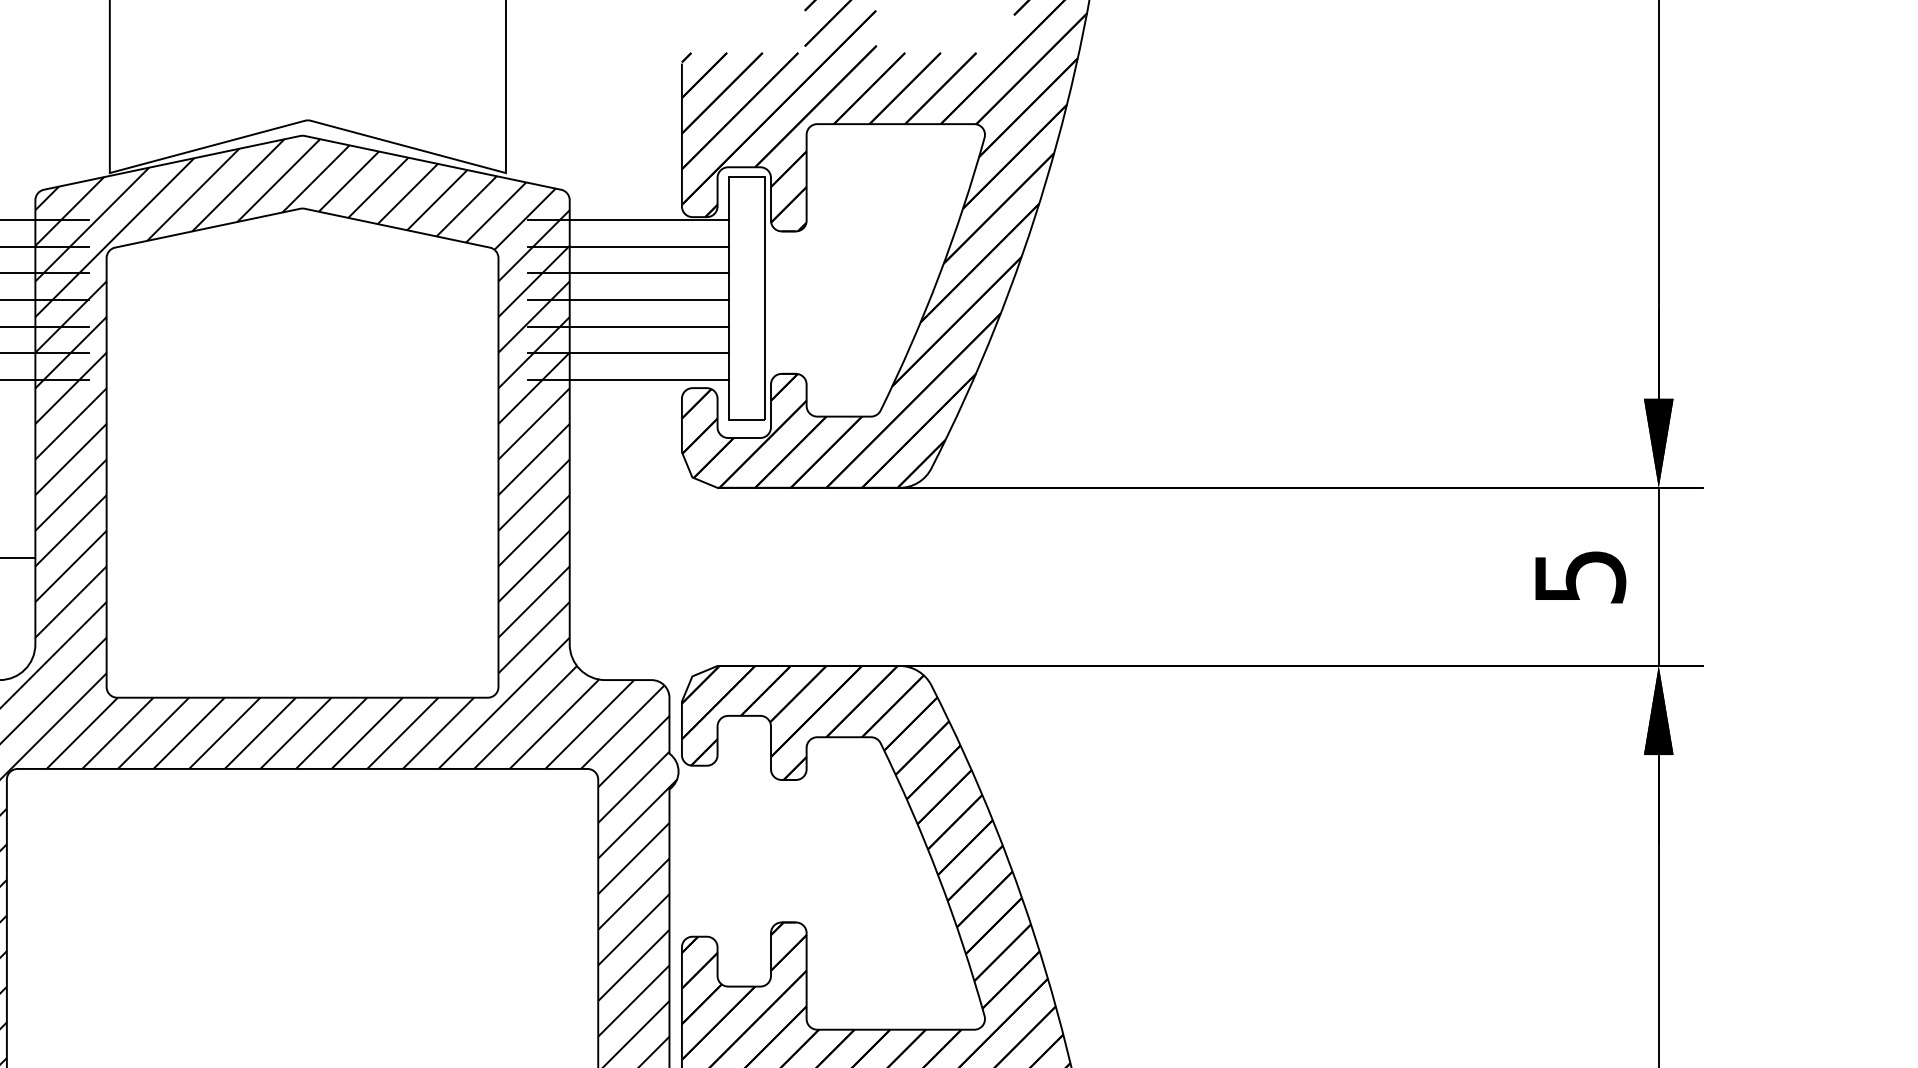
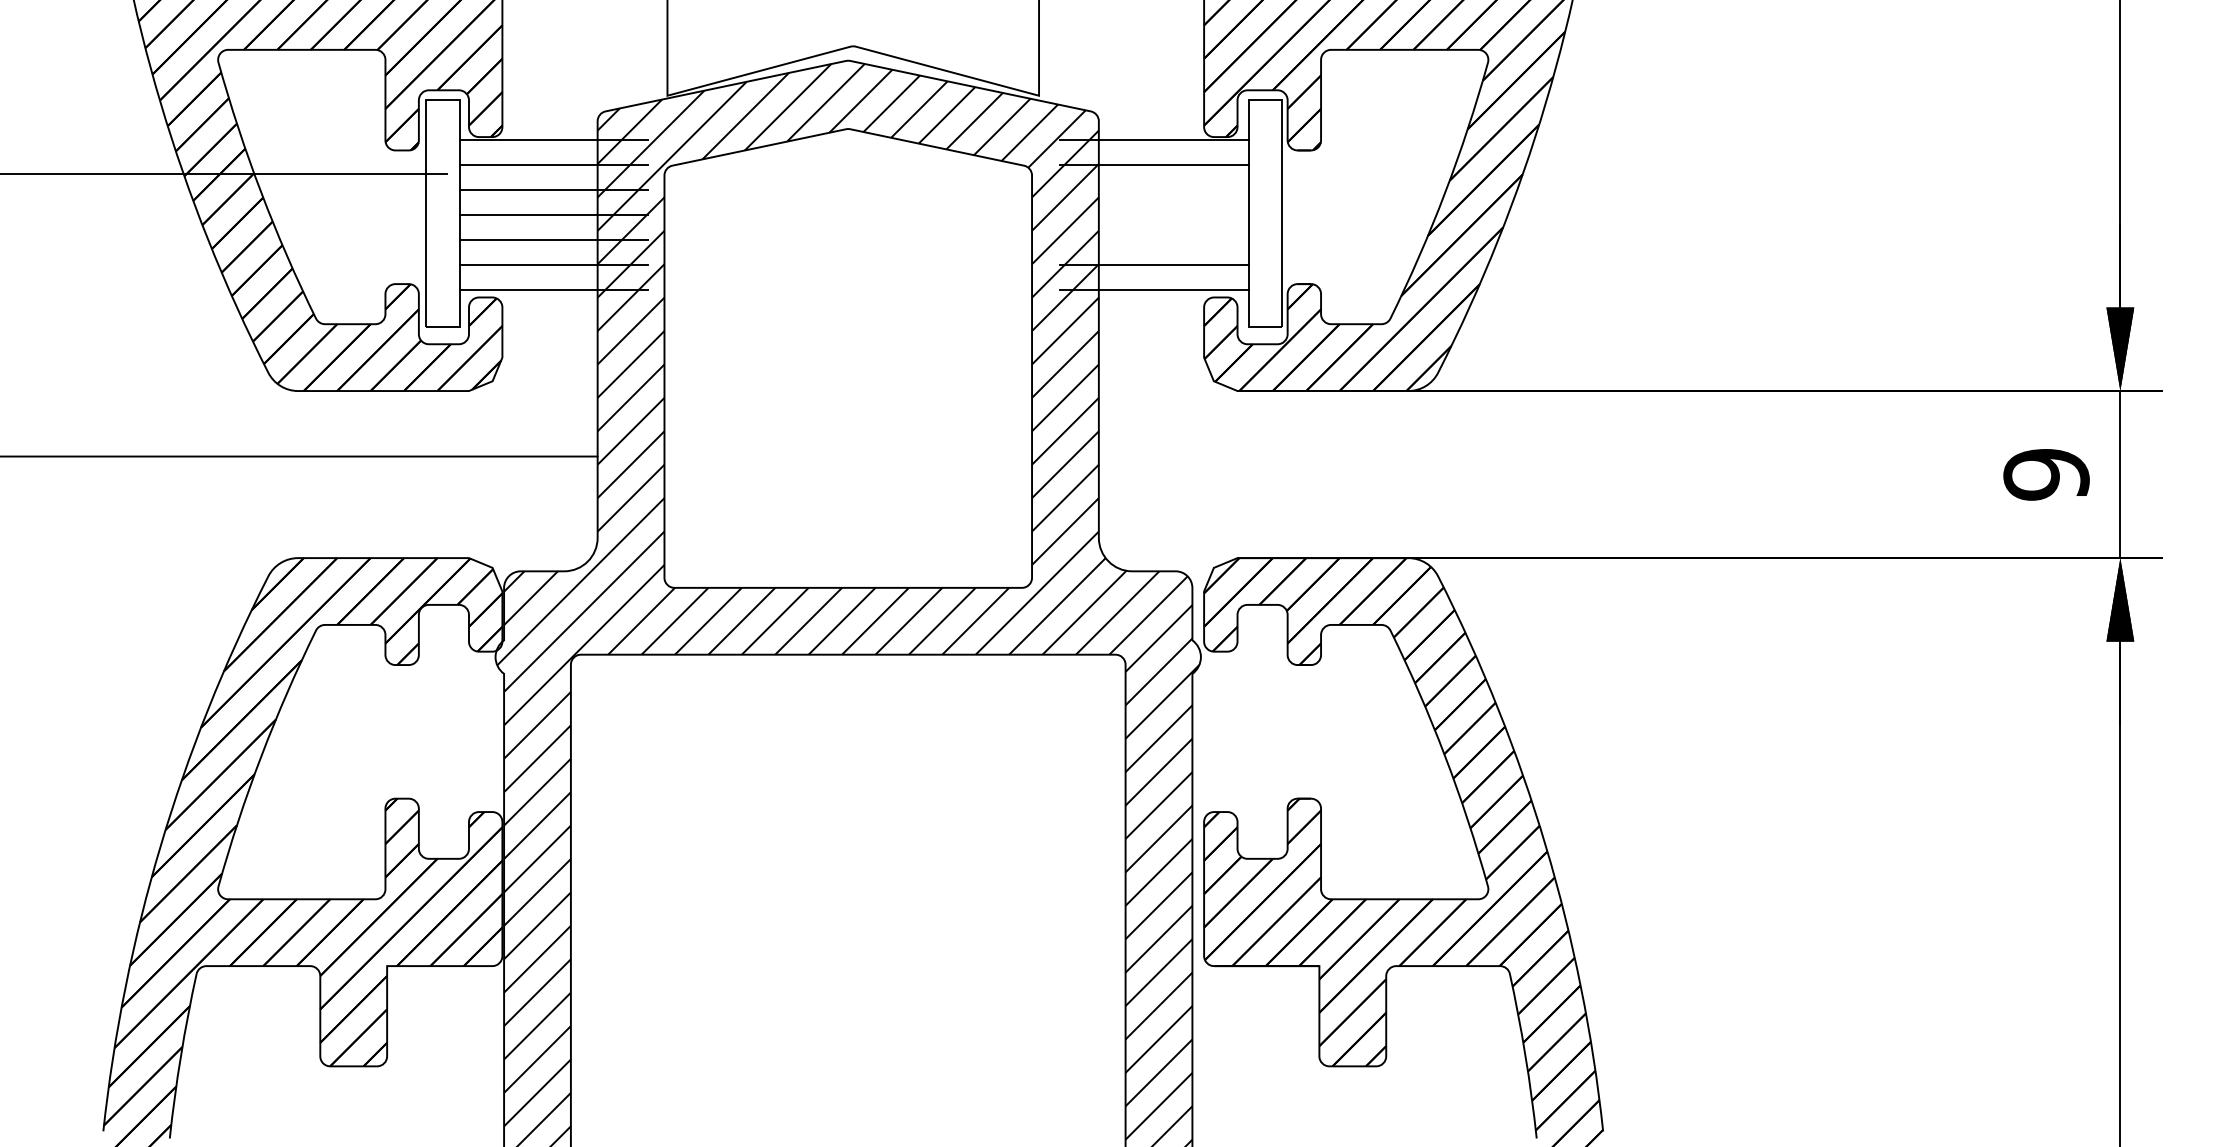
line: (627, 273) -> (1153, 189), removed
line: (627, 299) -> (1153, 214), removed
line: (627, 326) -> (1153, 239), removed
text: (1580, 576) -> (2046, 474), 5 -> 9

